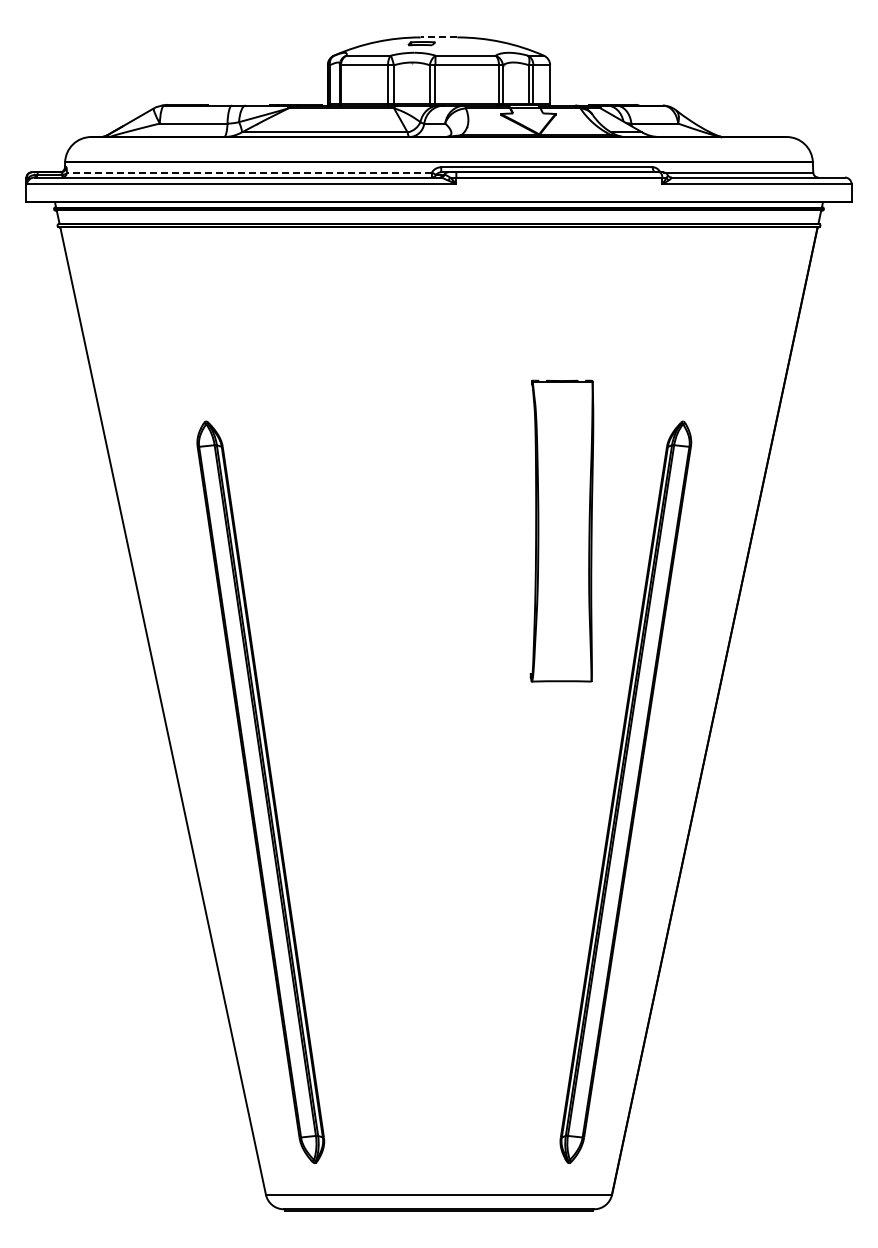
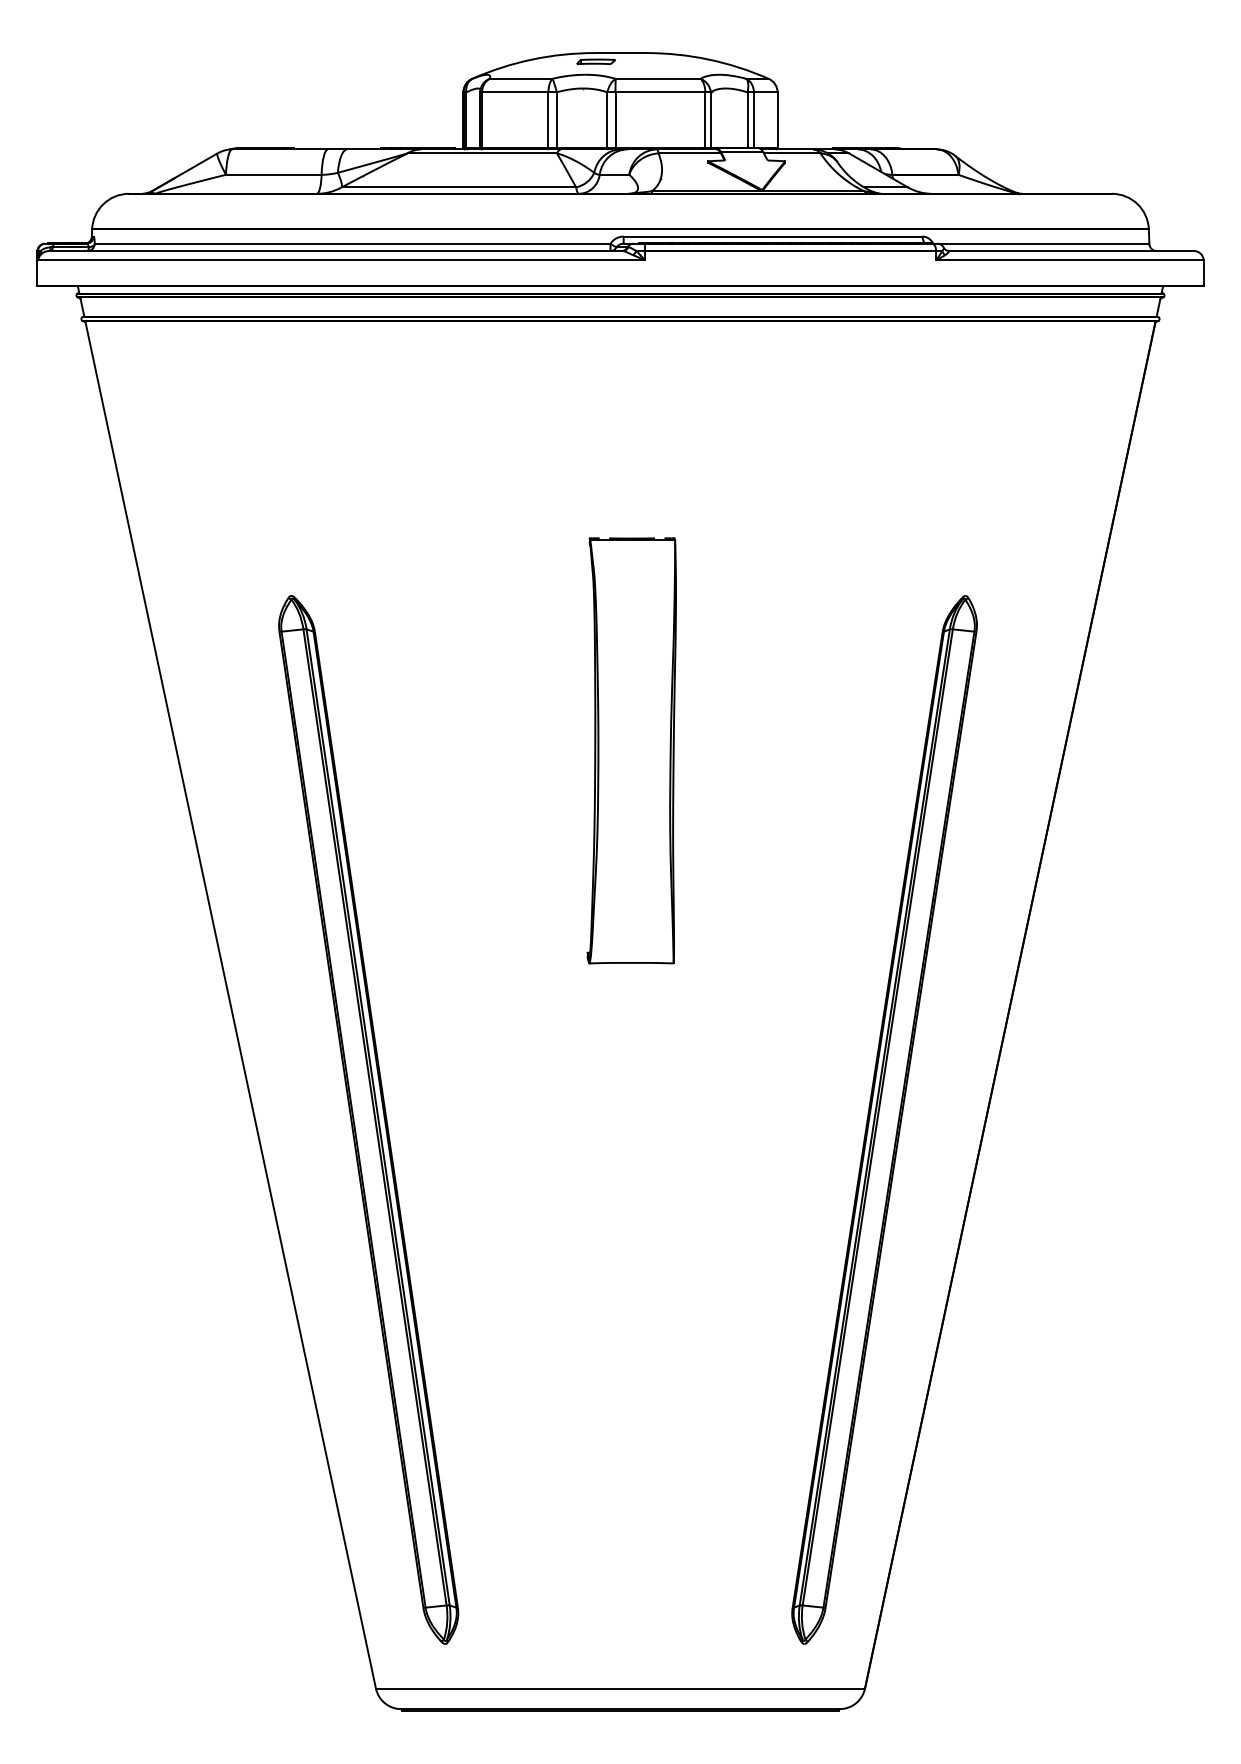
line: (438, 37) -> (619, 53), dashed -> solid
line: (248, 172) -> (351, 243), dashed -> solid
part: (561, 530) -> (631, 749), moved

